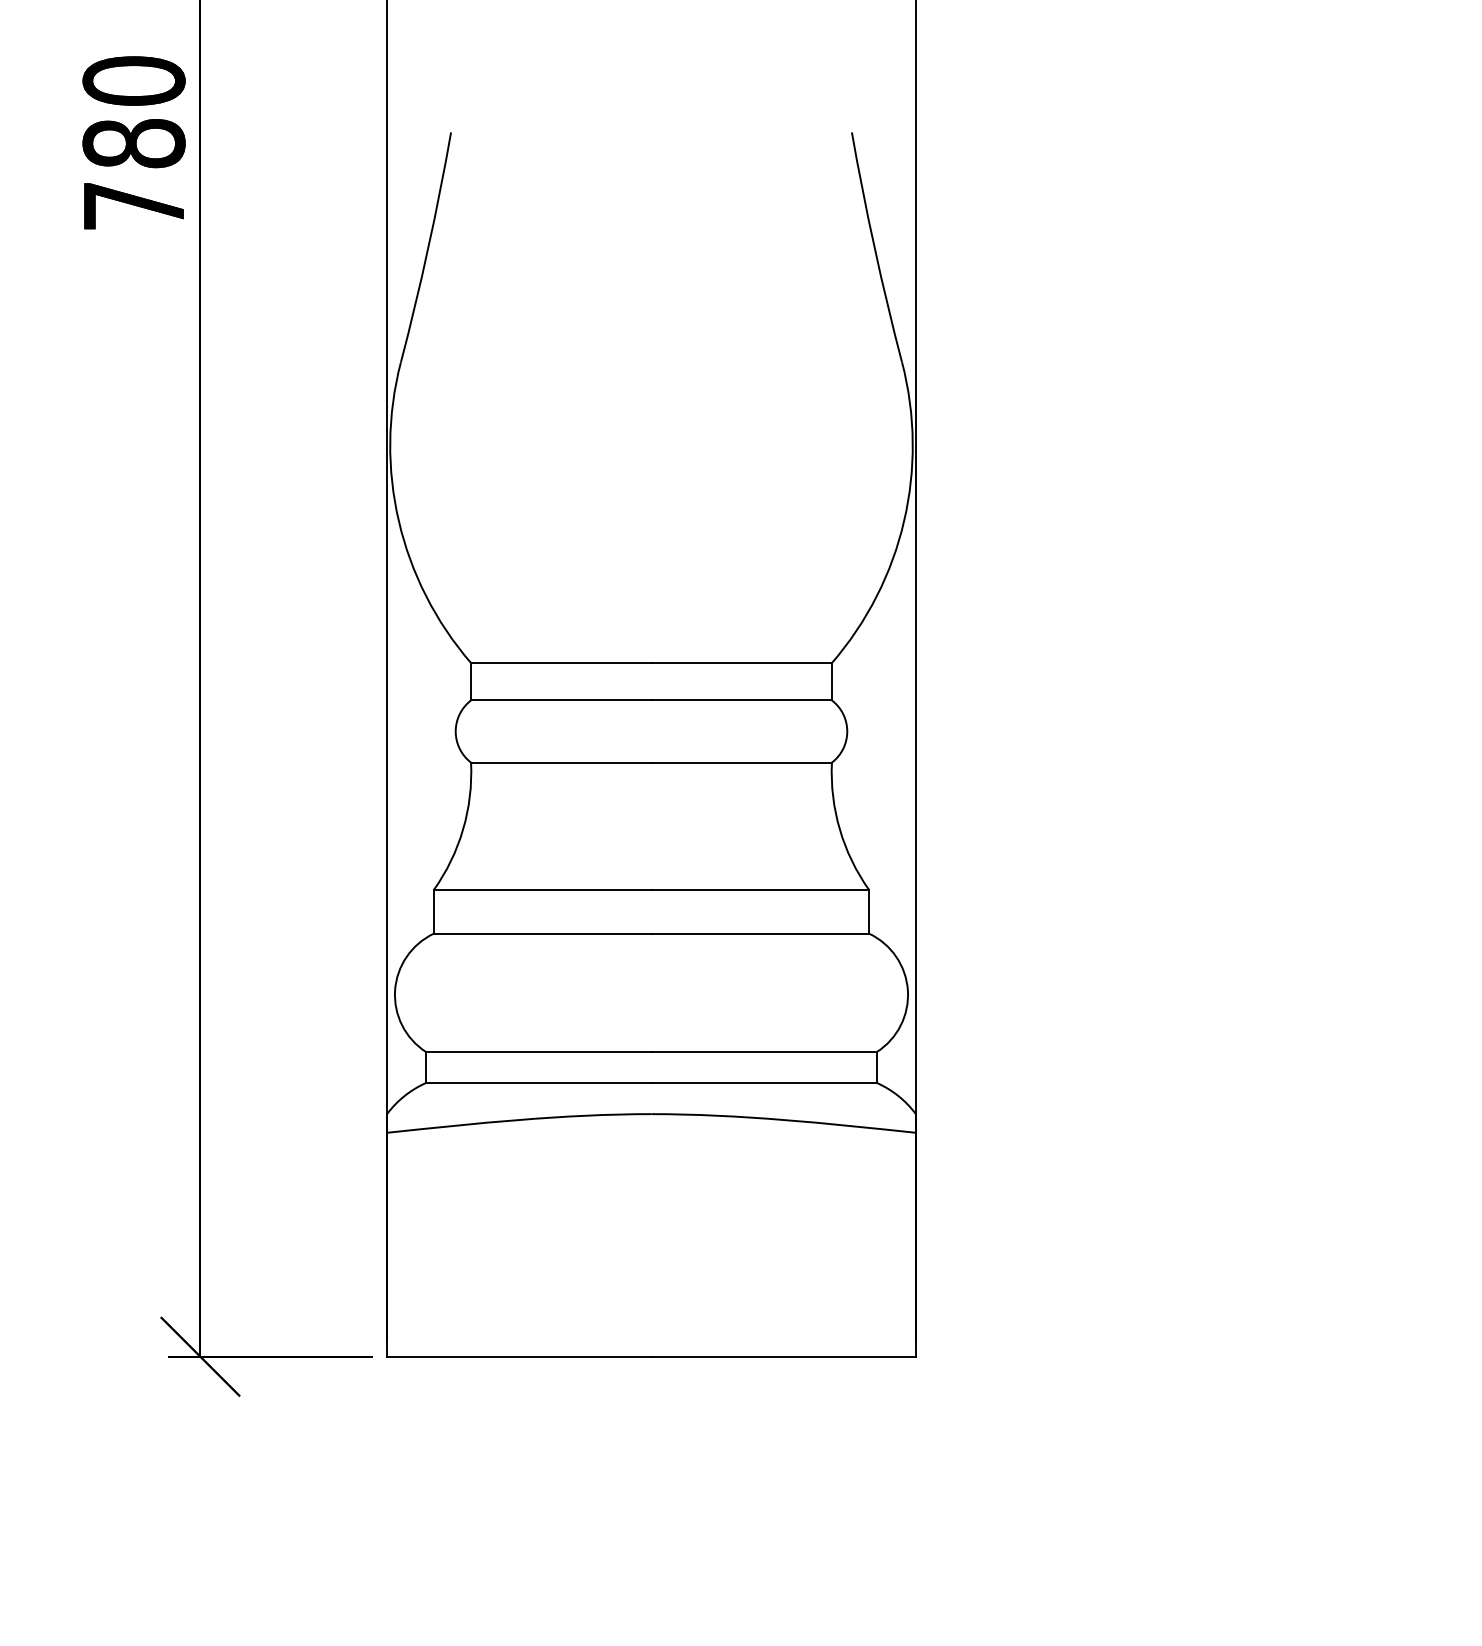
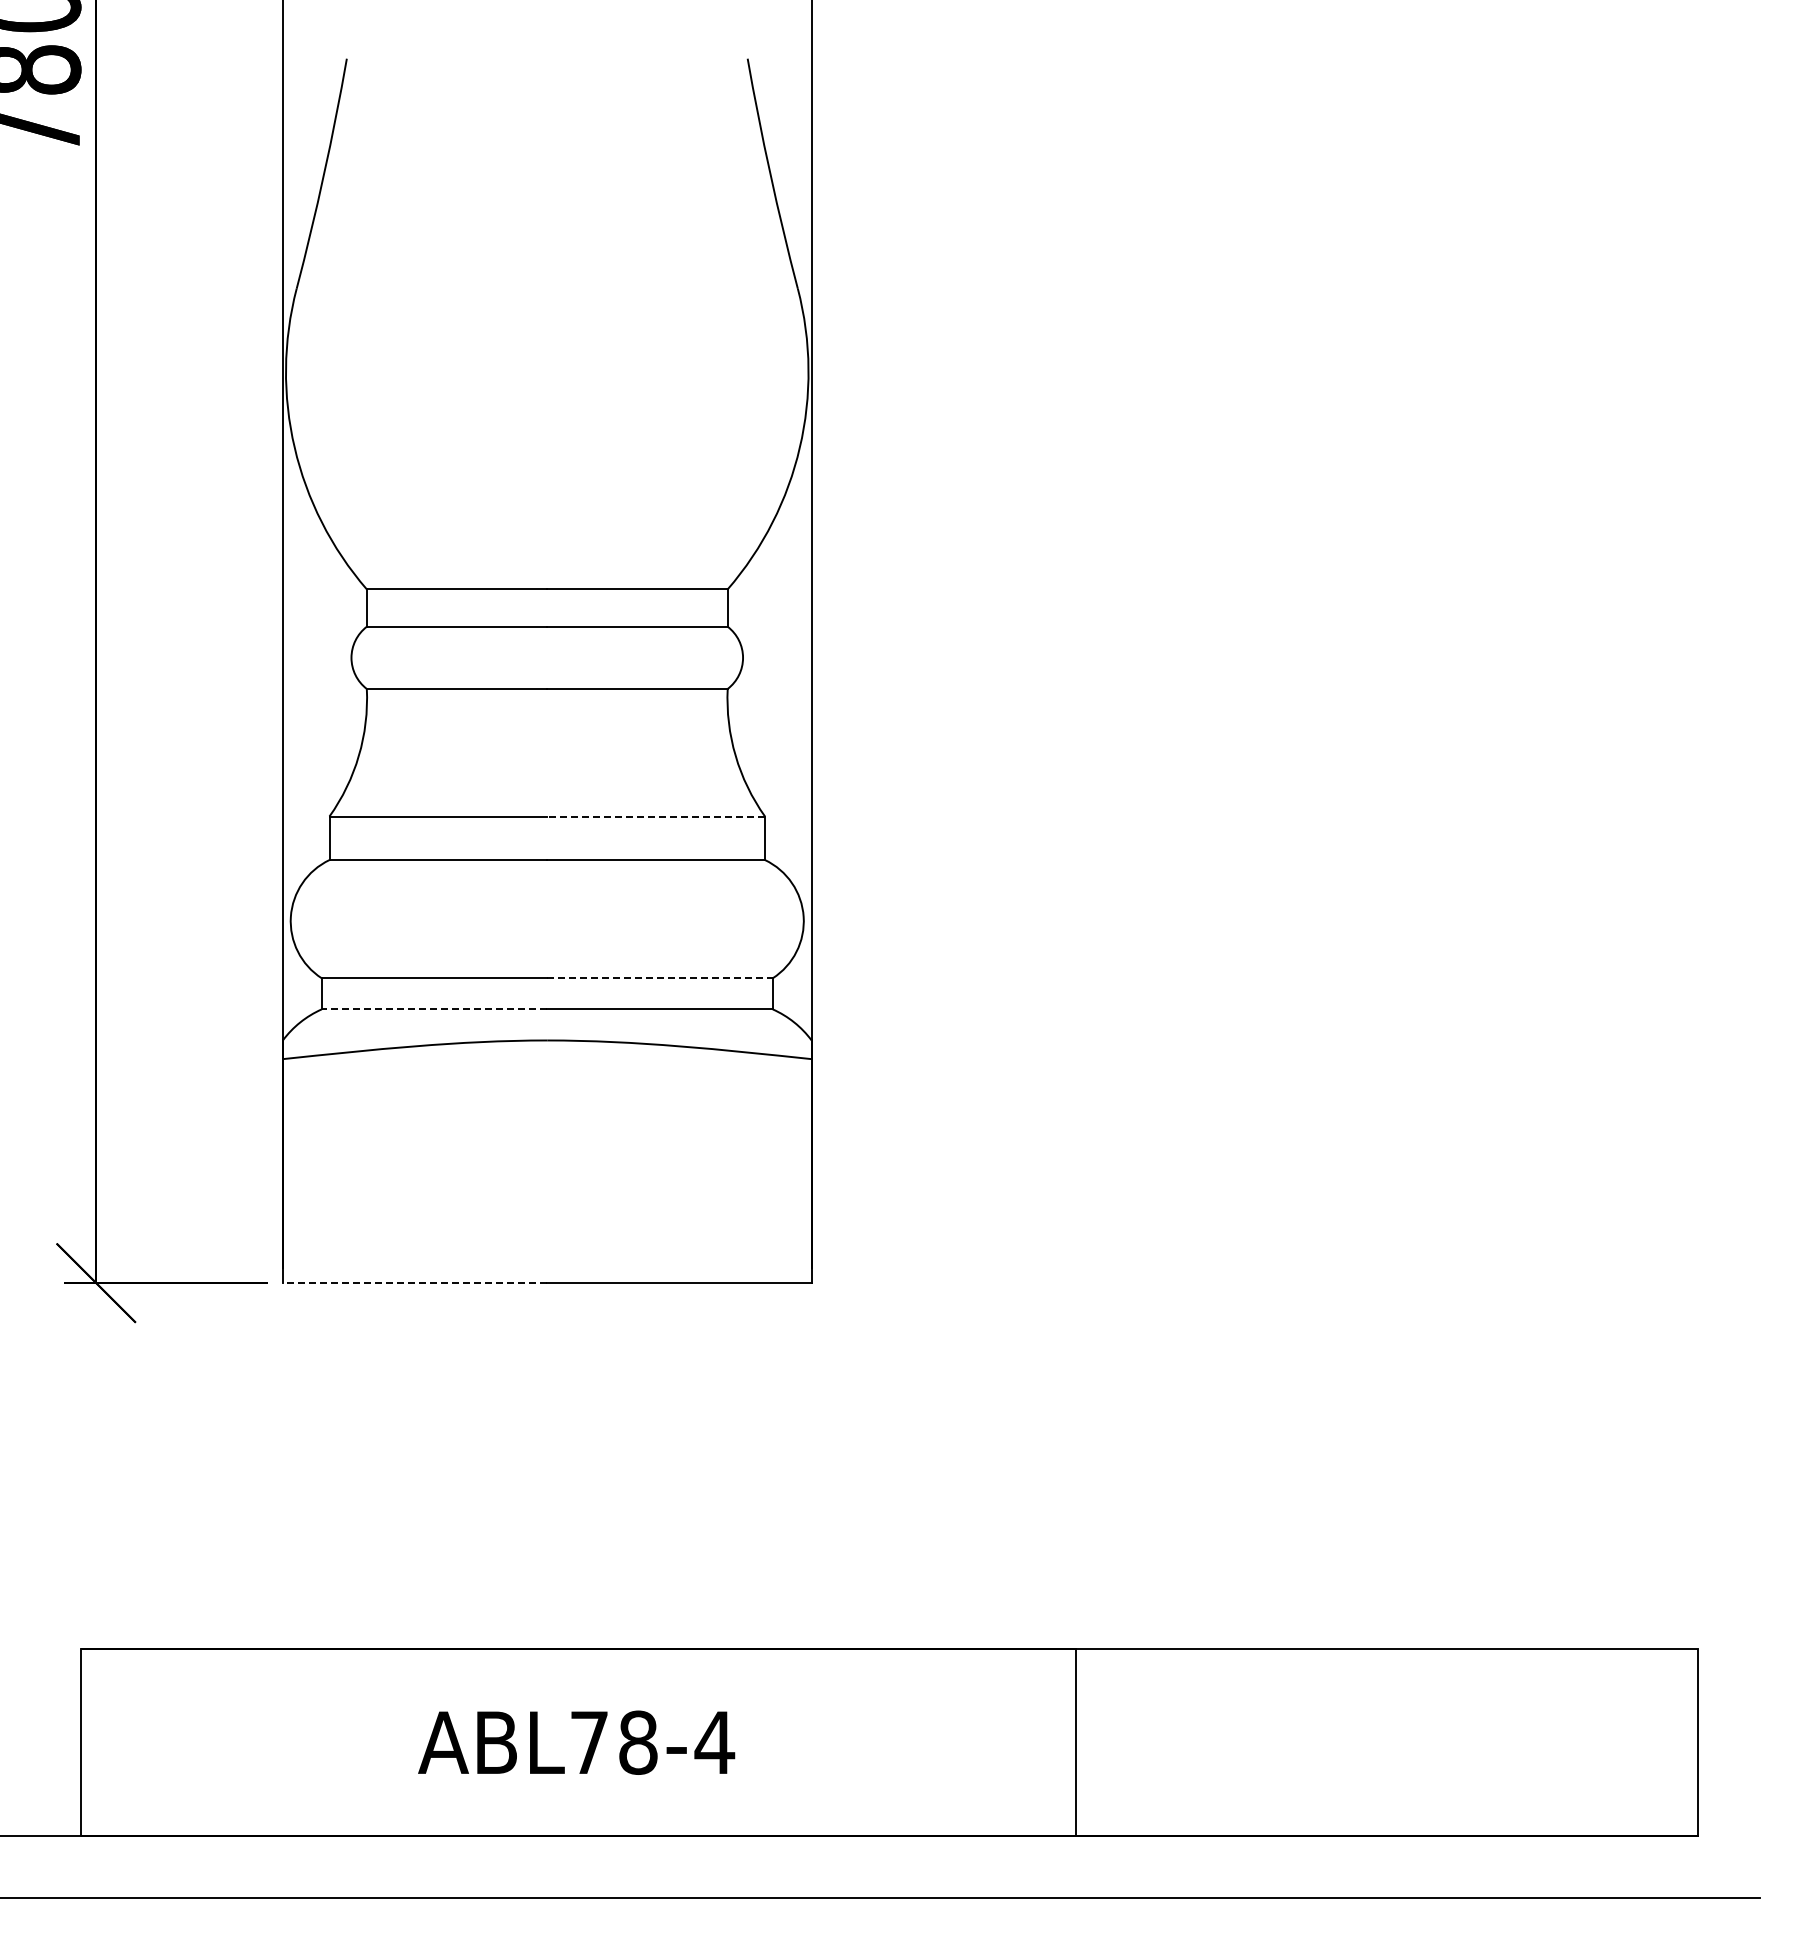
line: (760, 890) -> (656, 816), solid -> dashed
line: (764, 1052) -> (660, 978), solid -> dashed
line: (538, 1083) -> (434, 1009), solid -> dashed
line: (518, 1357) -> (414, 1283), solid -> dashed

